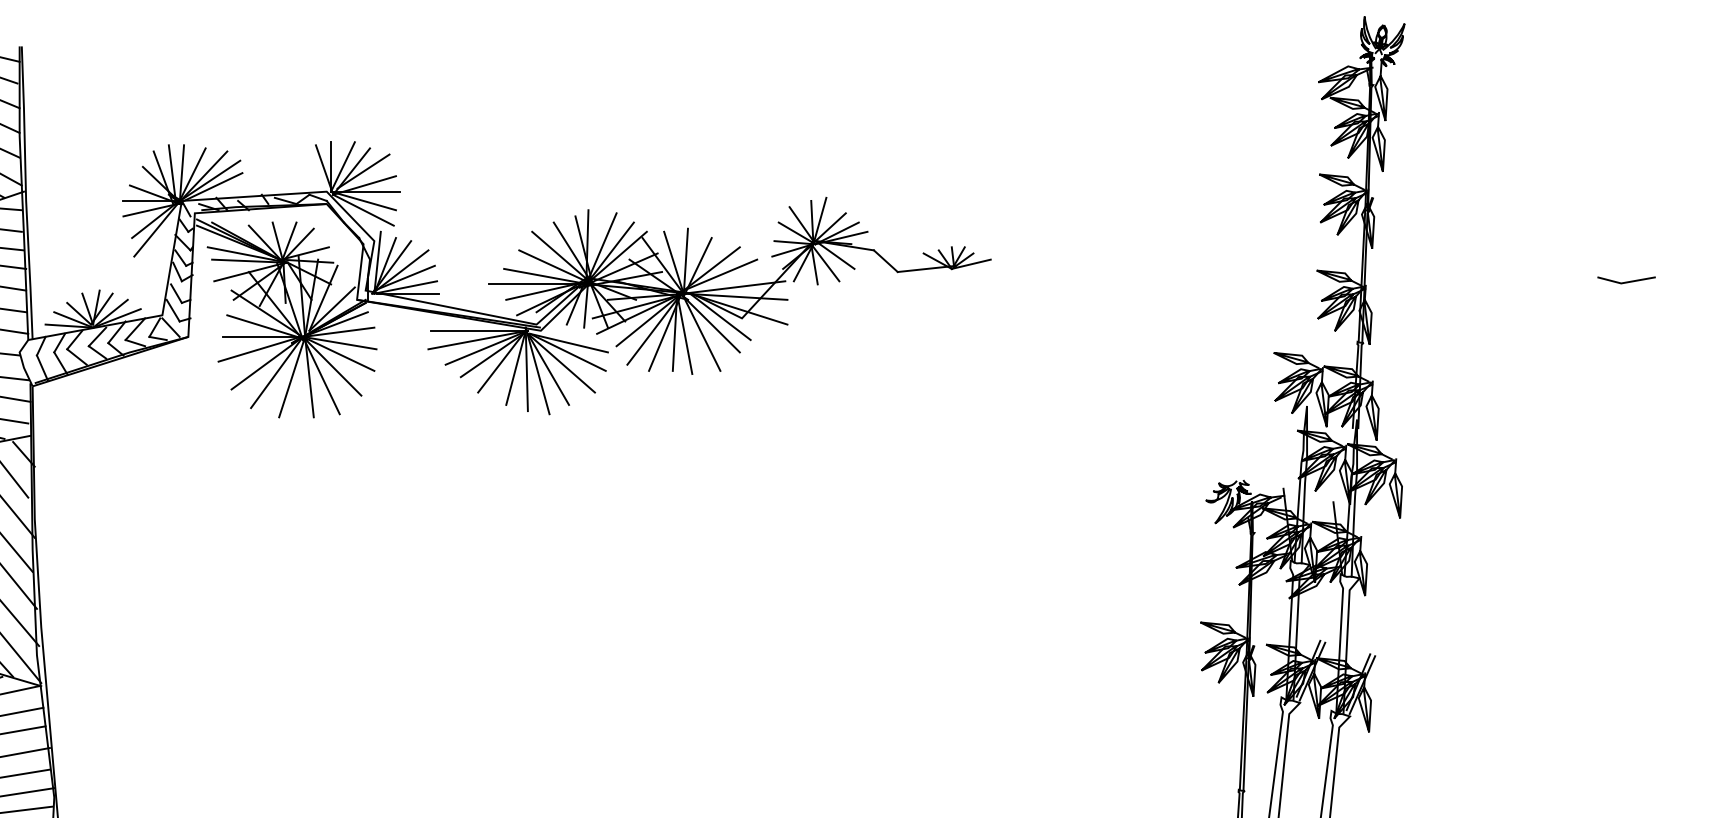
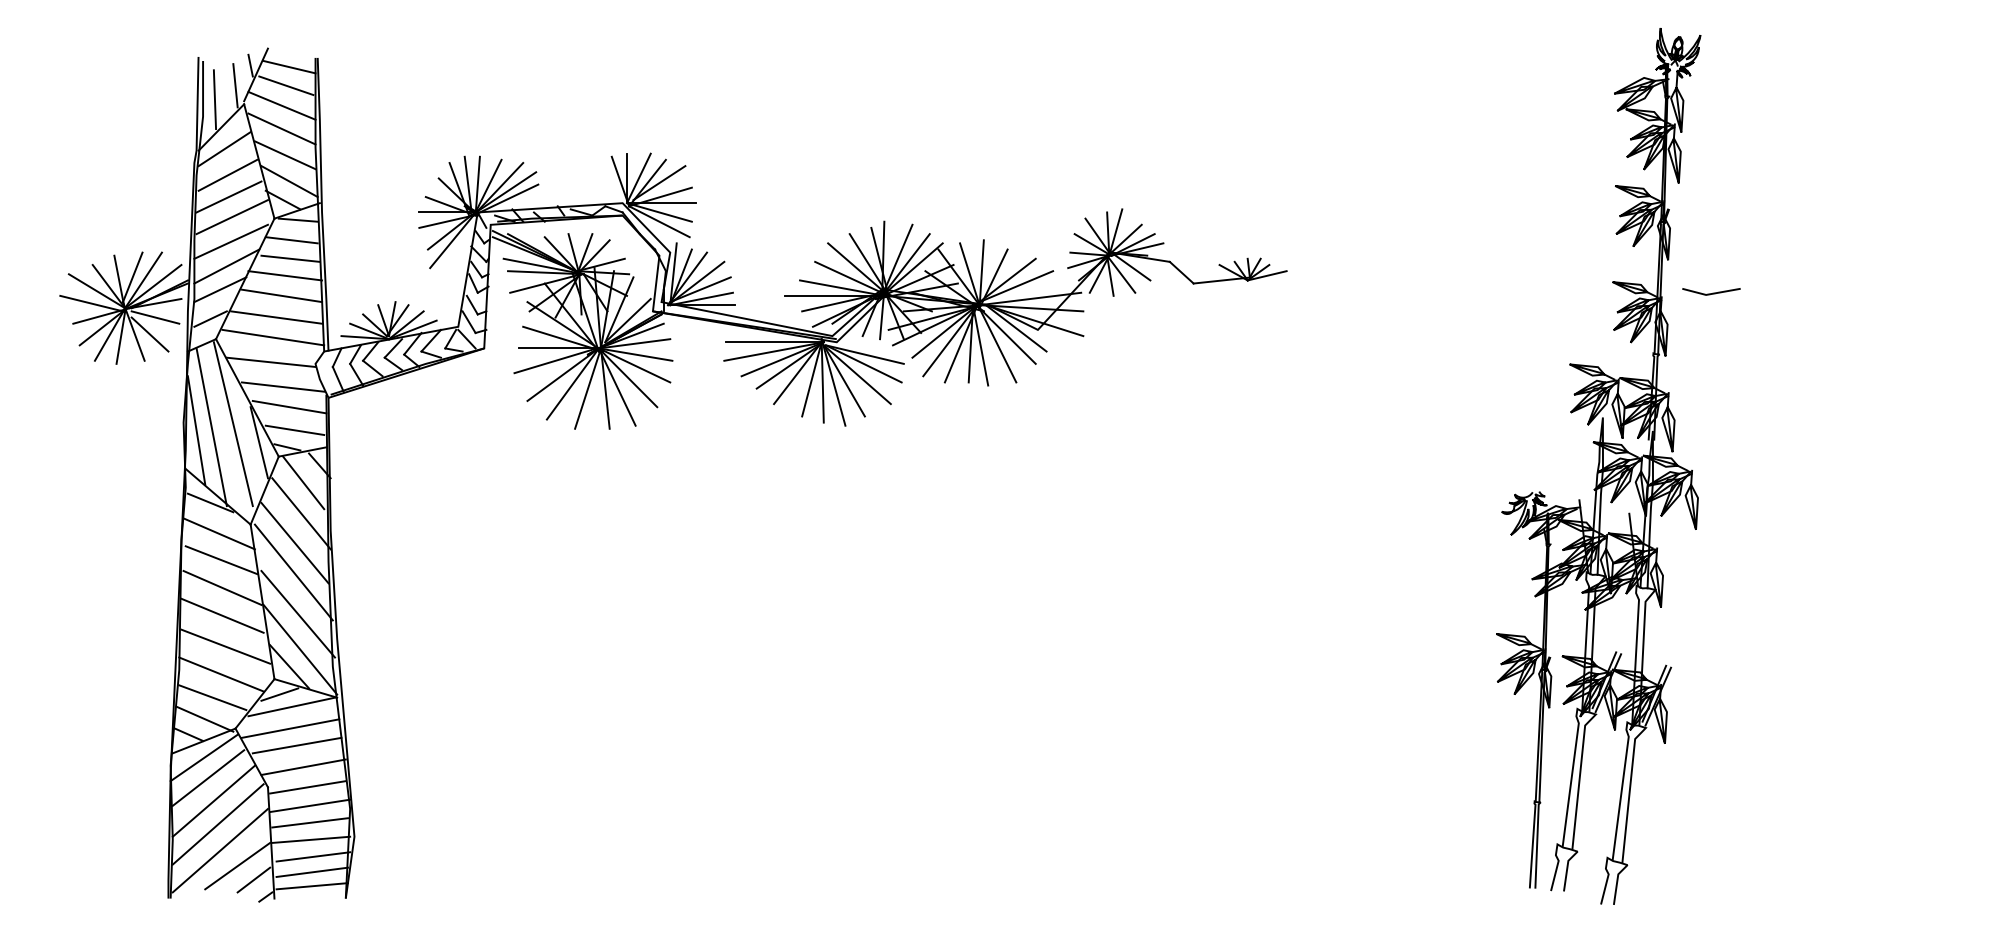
line: (1627, 280) -> (1712, 292), moved

